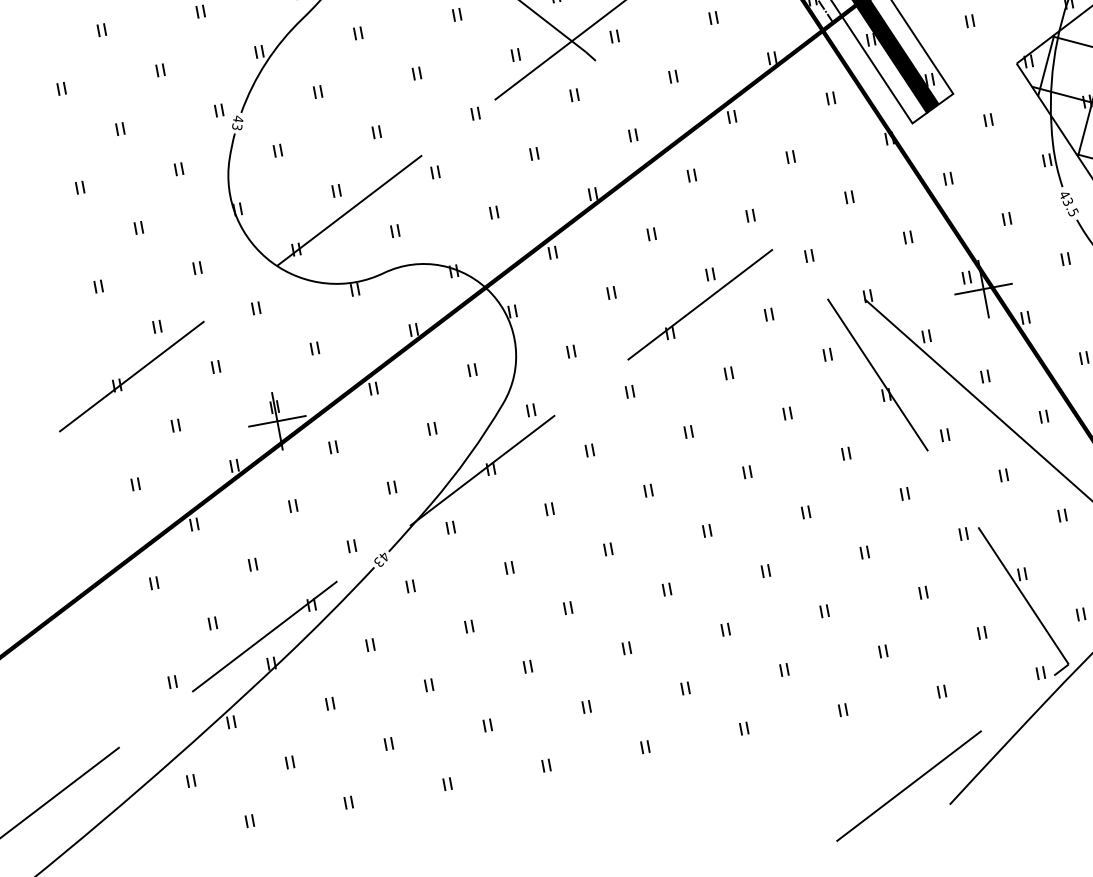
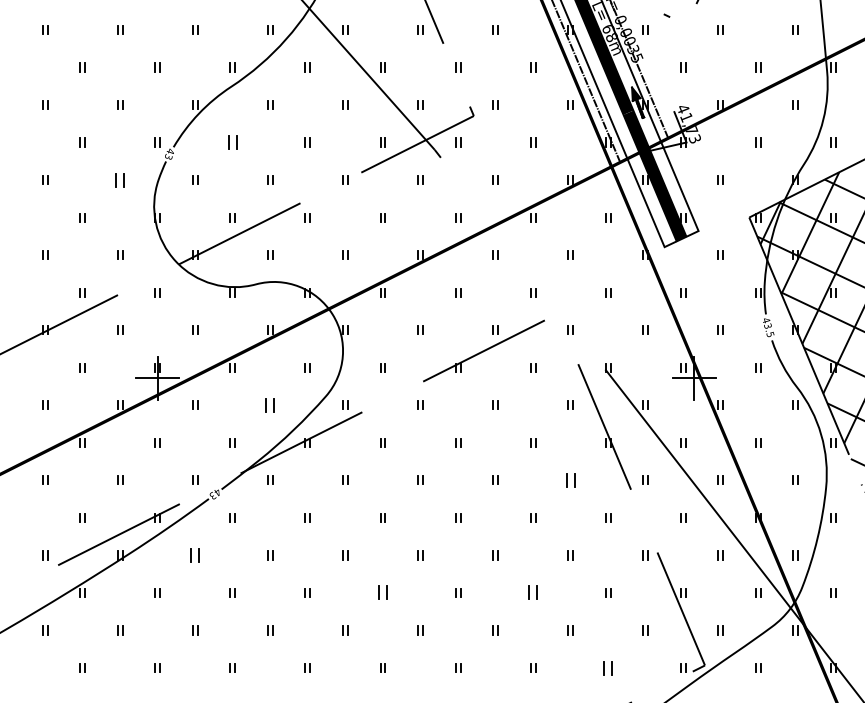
part: (317, 92) -> (232, 142), size x1.6
part: (179, 168) -> (120, 179), size x1.6
part: (432, 427) -> (270, 404), size x1.6
part: (845, 452) -> (570, 479), size x1.6
part: (824, 610) -> (533, 592), size x1.6
part: (370, 645) -> (195, 555), size x1.6
part: (626, 647) -> (382, 592), size x1.6
part: (942, 690) -> (608, 667), size x1.6

